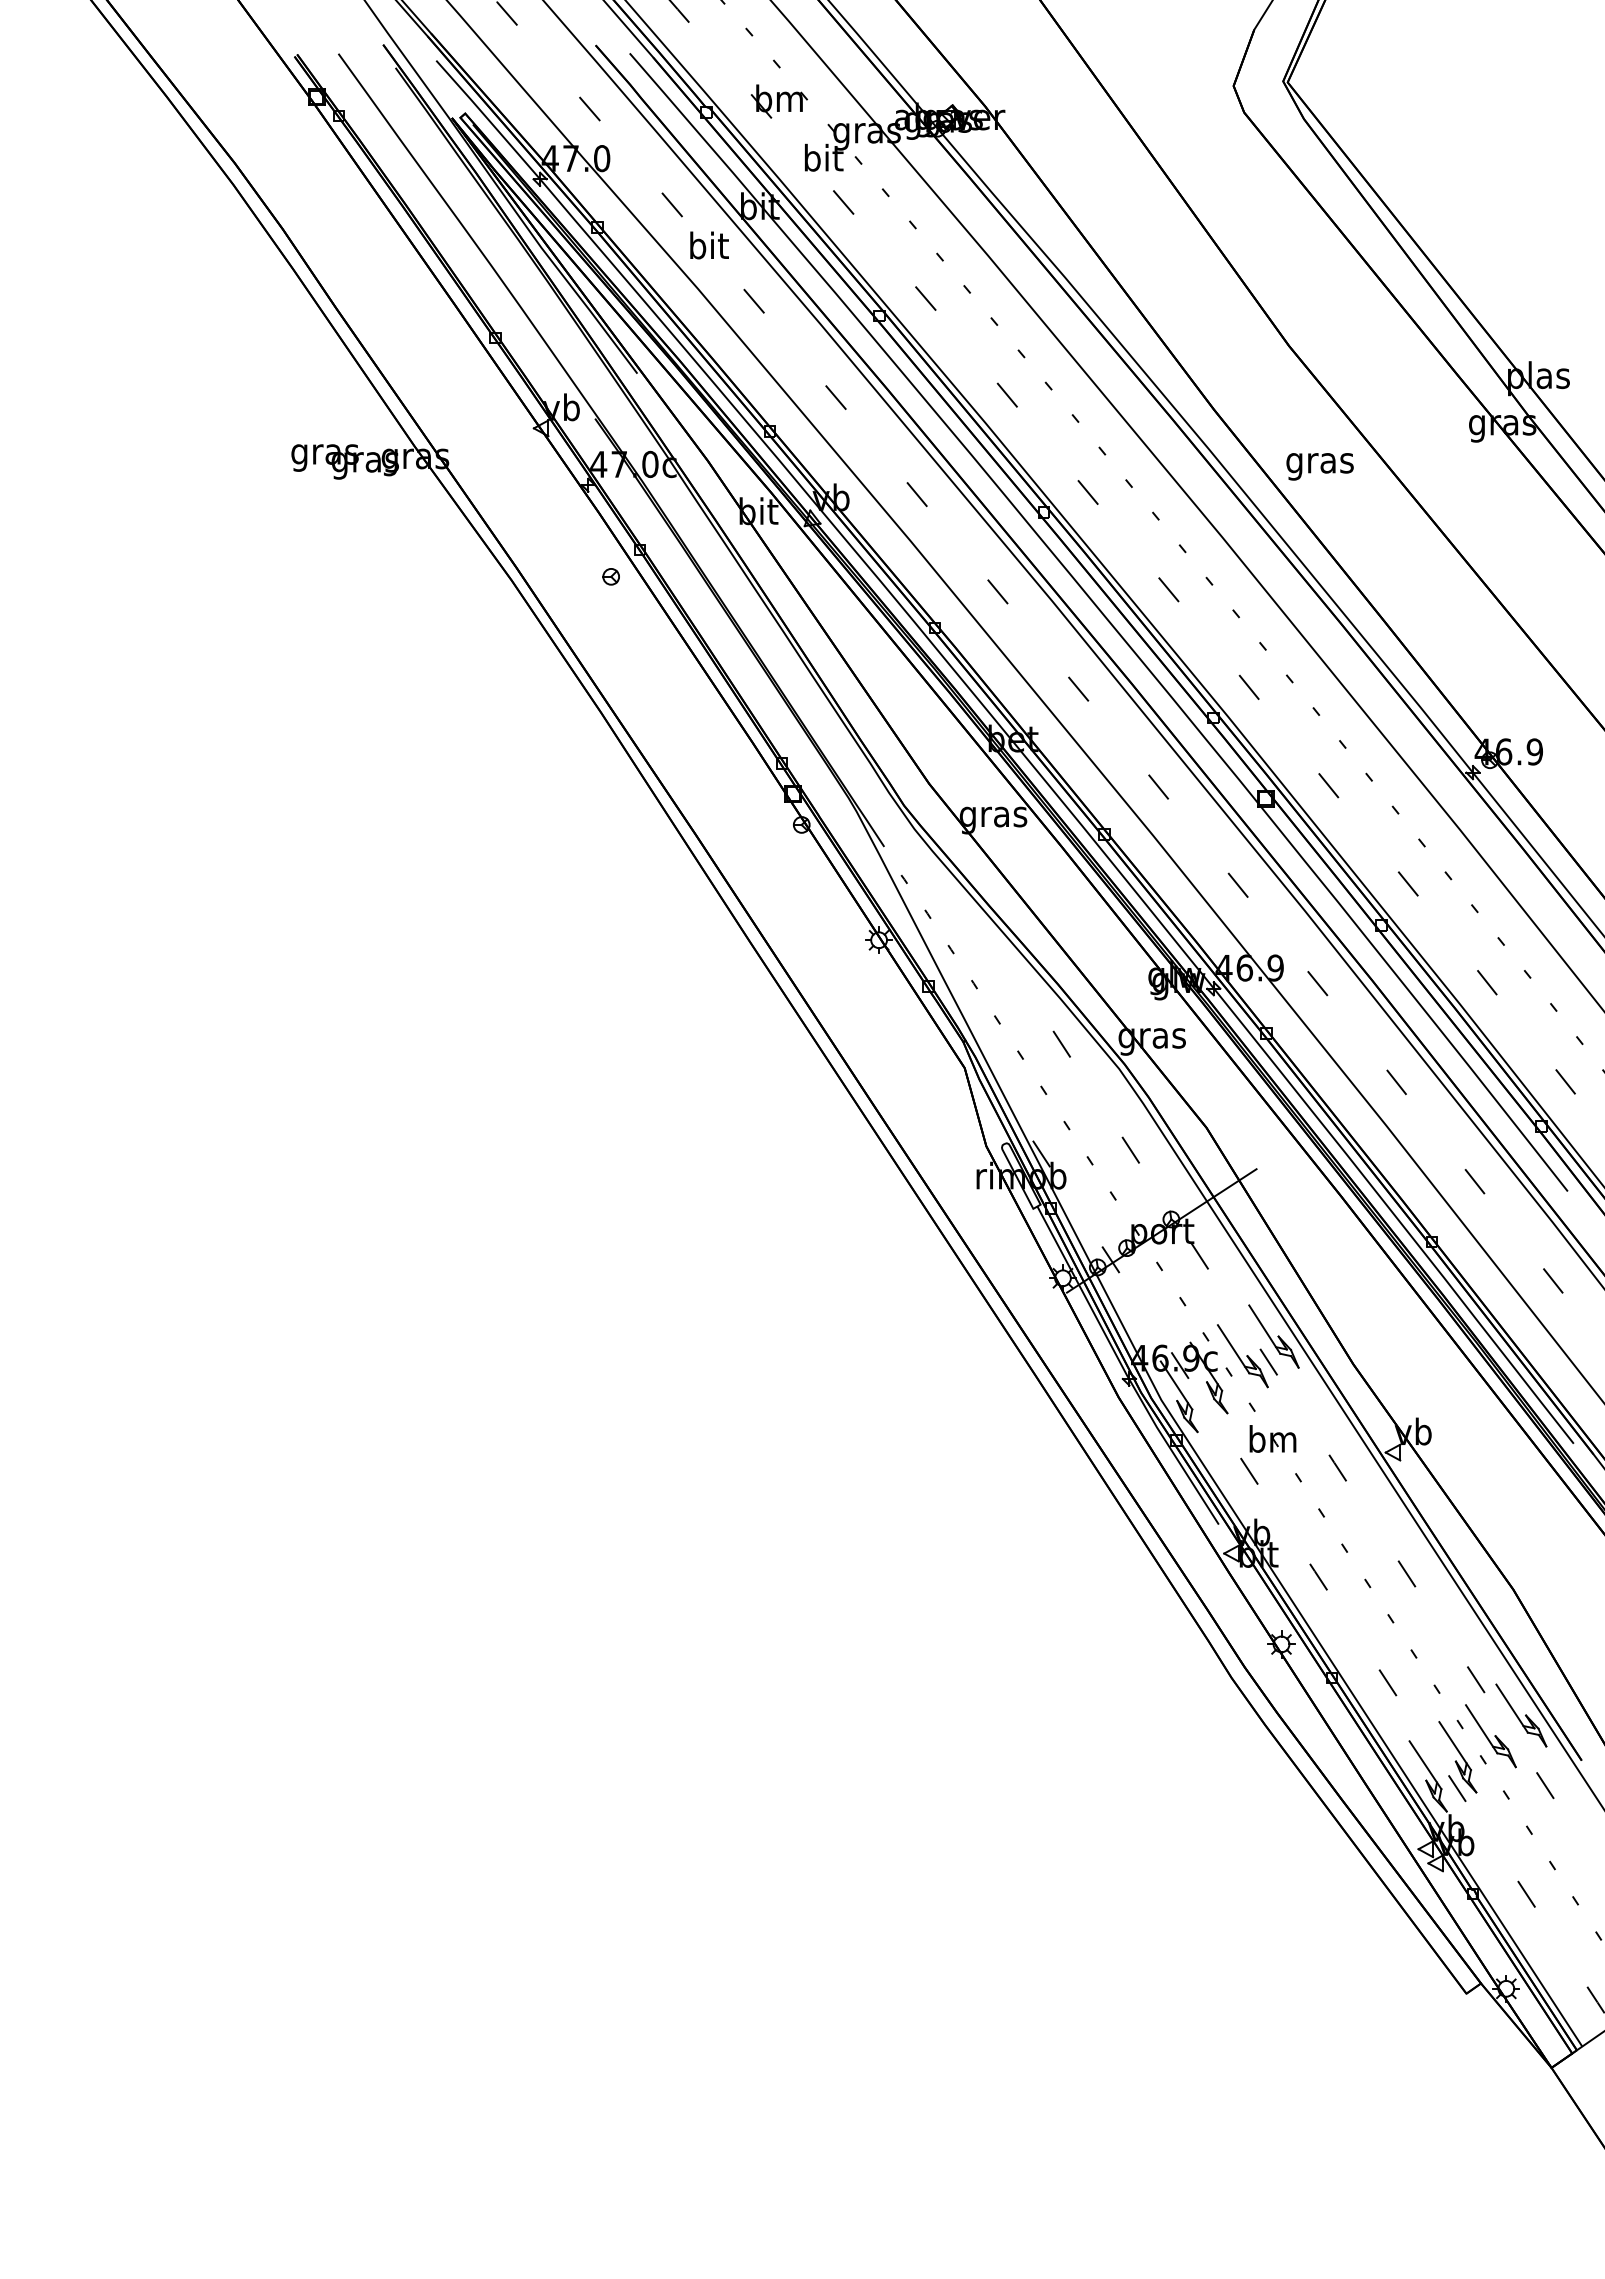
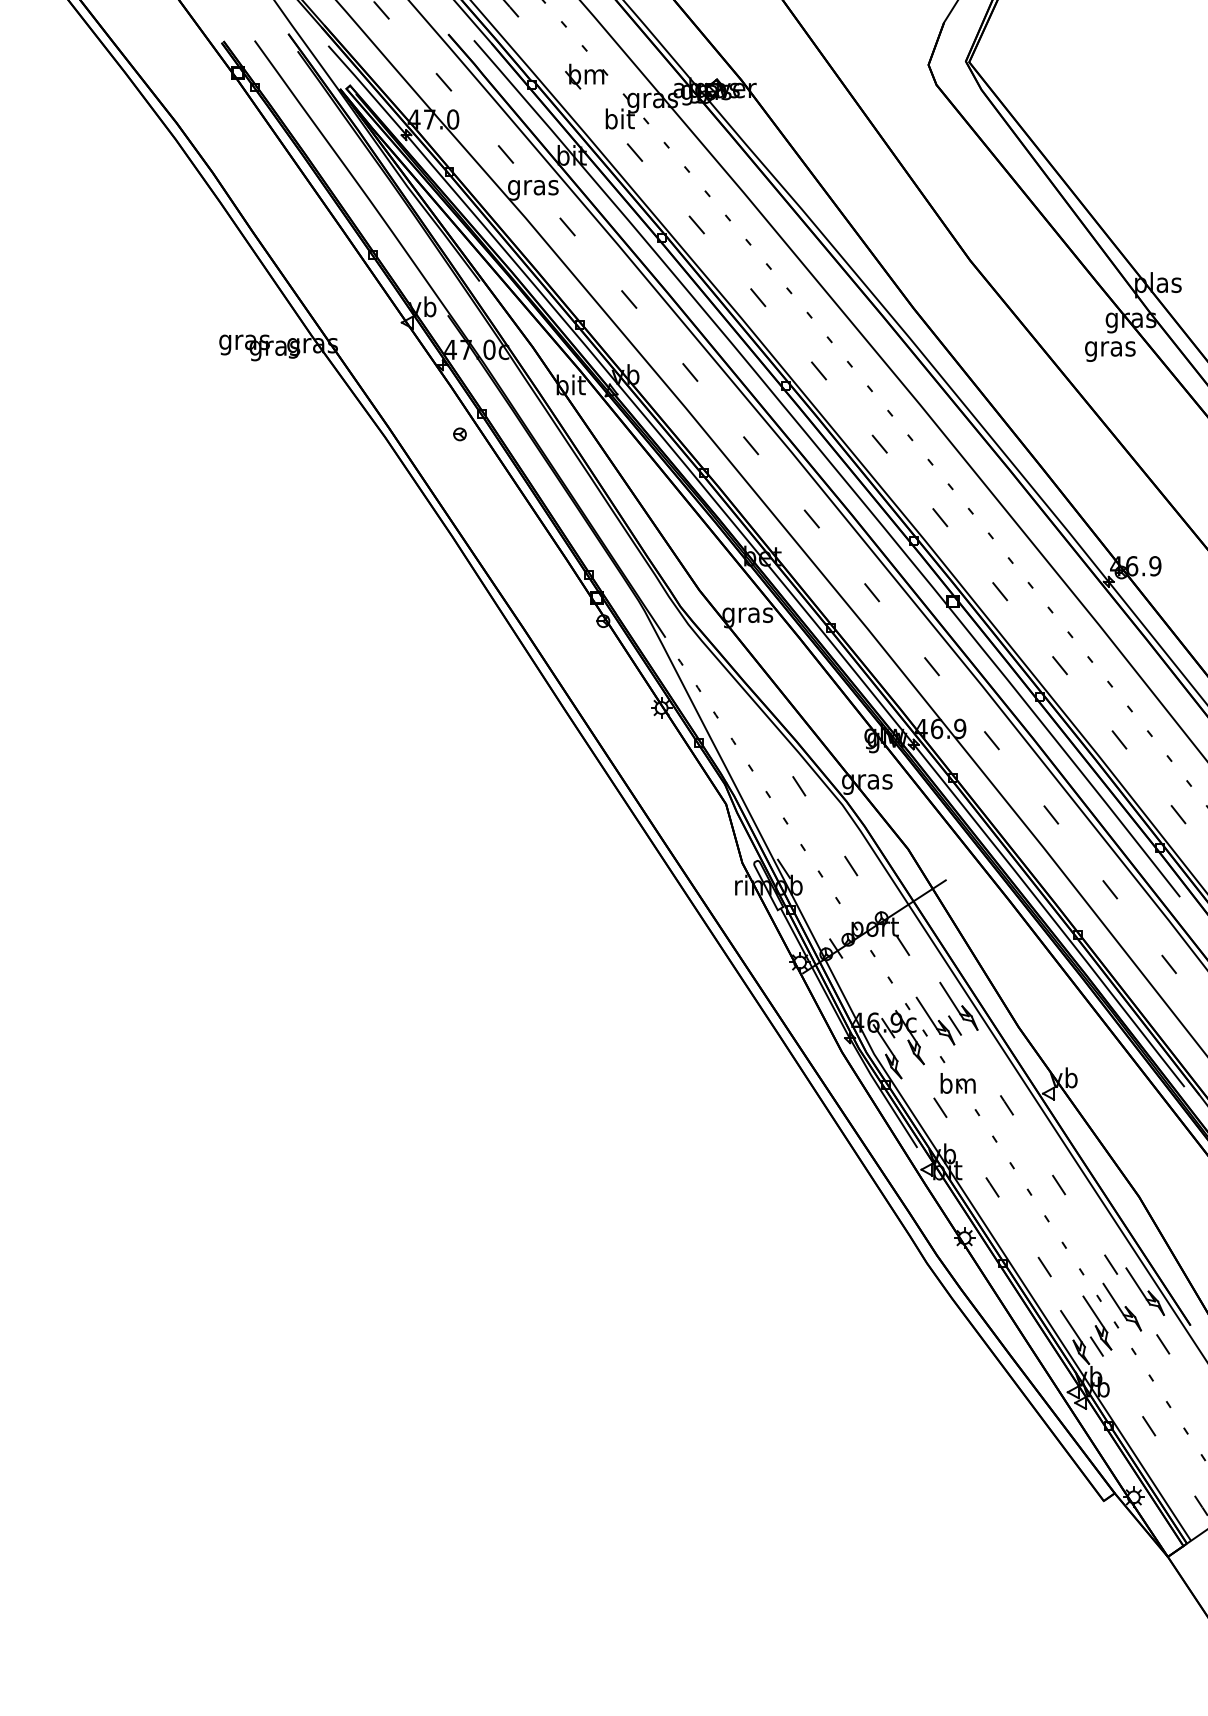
text: (708, 248) -> (533, 187), bit -> gras
text: (1319, 466) -> (1109, 351), moved

